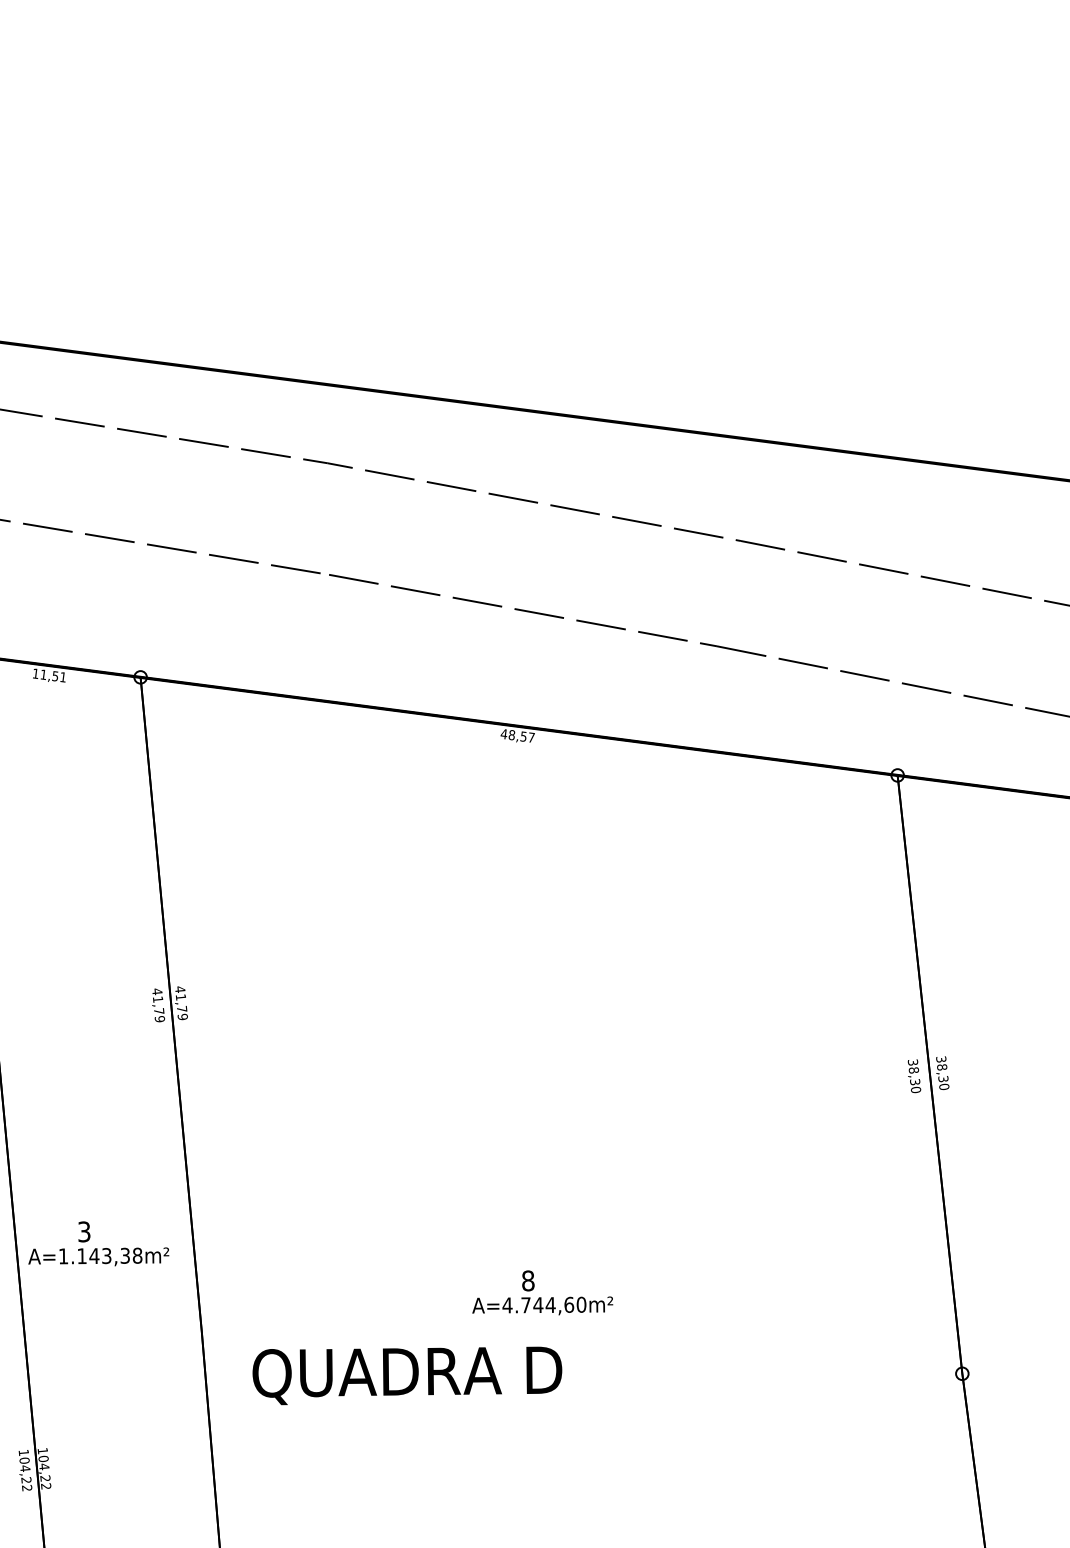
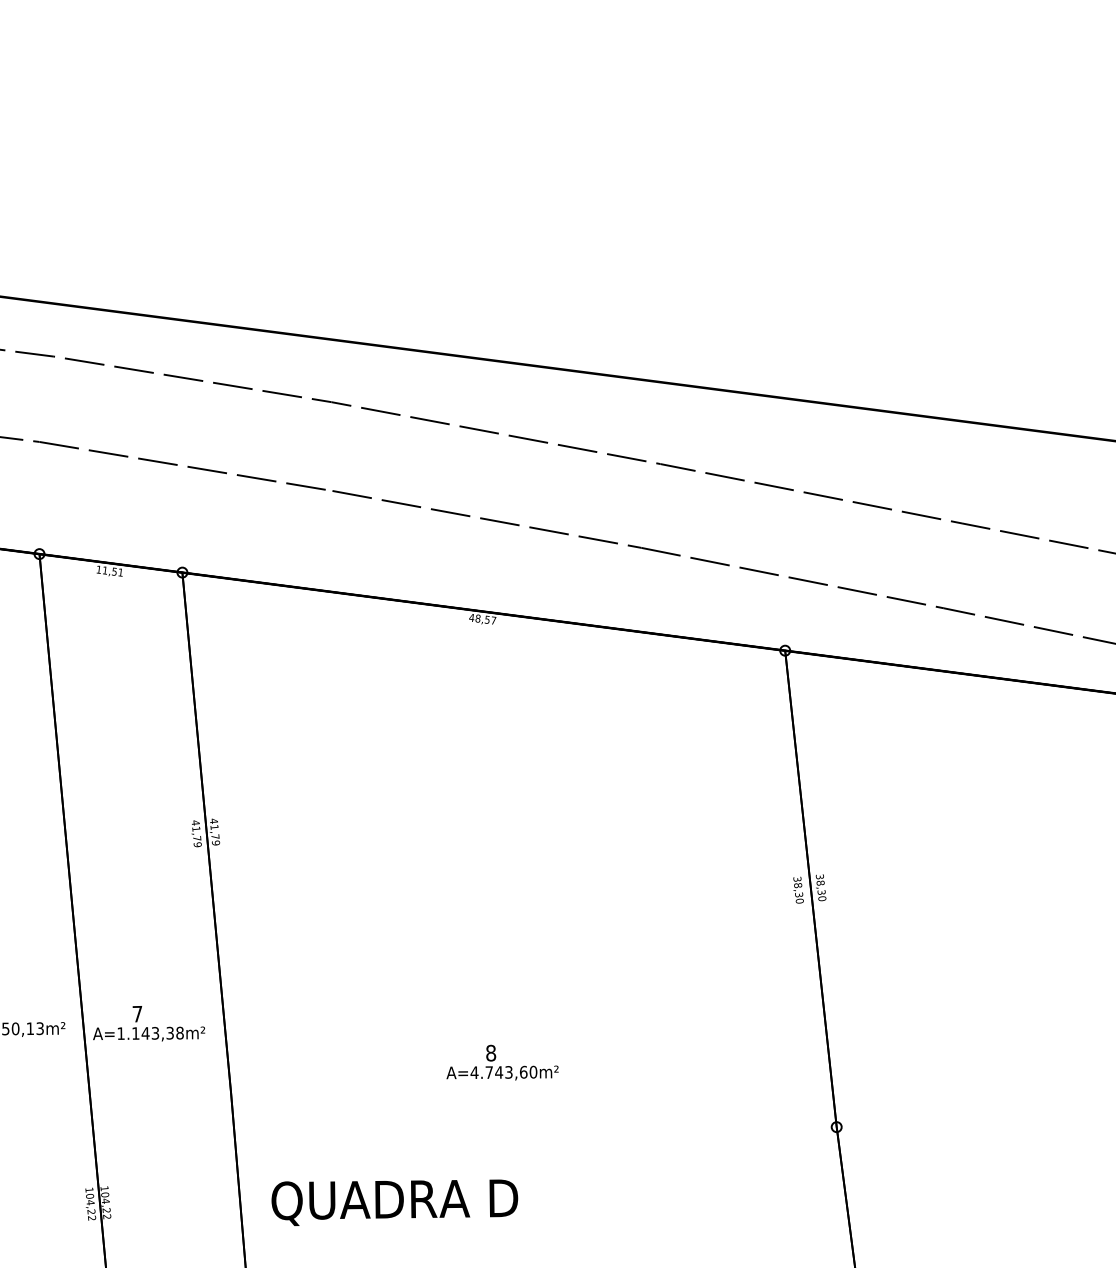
text: (84, 1231) -> (137, 1013), 3 -> 7
text: (550, 1305) -> (508, 1072), A=4.744,60m² -> A=4.743,60m²
text: (406, 1375) -> (394, 1202), moved

